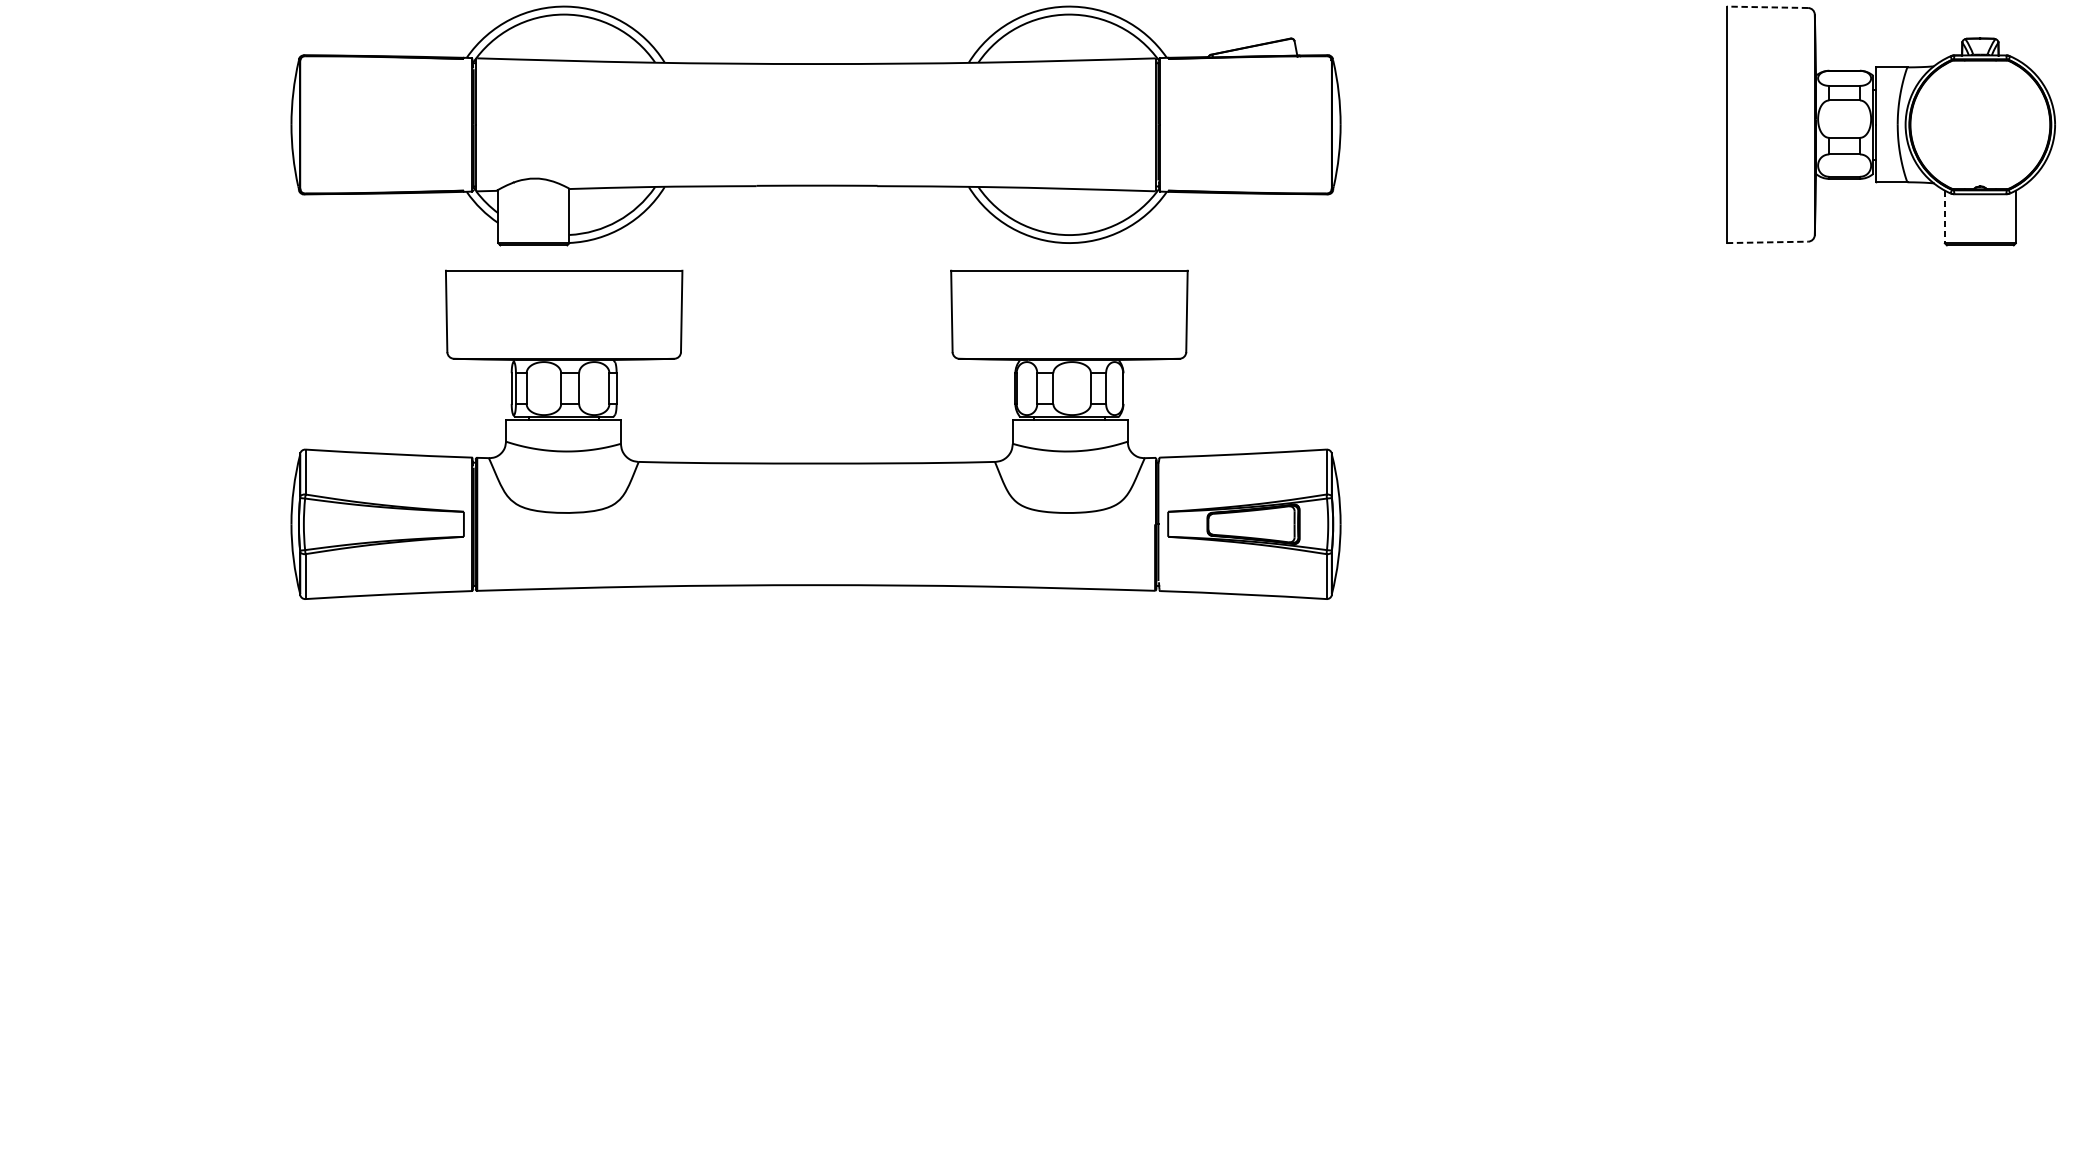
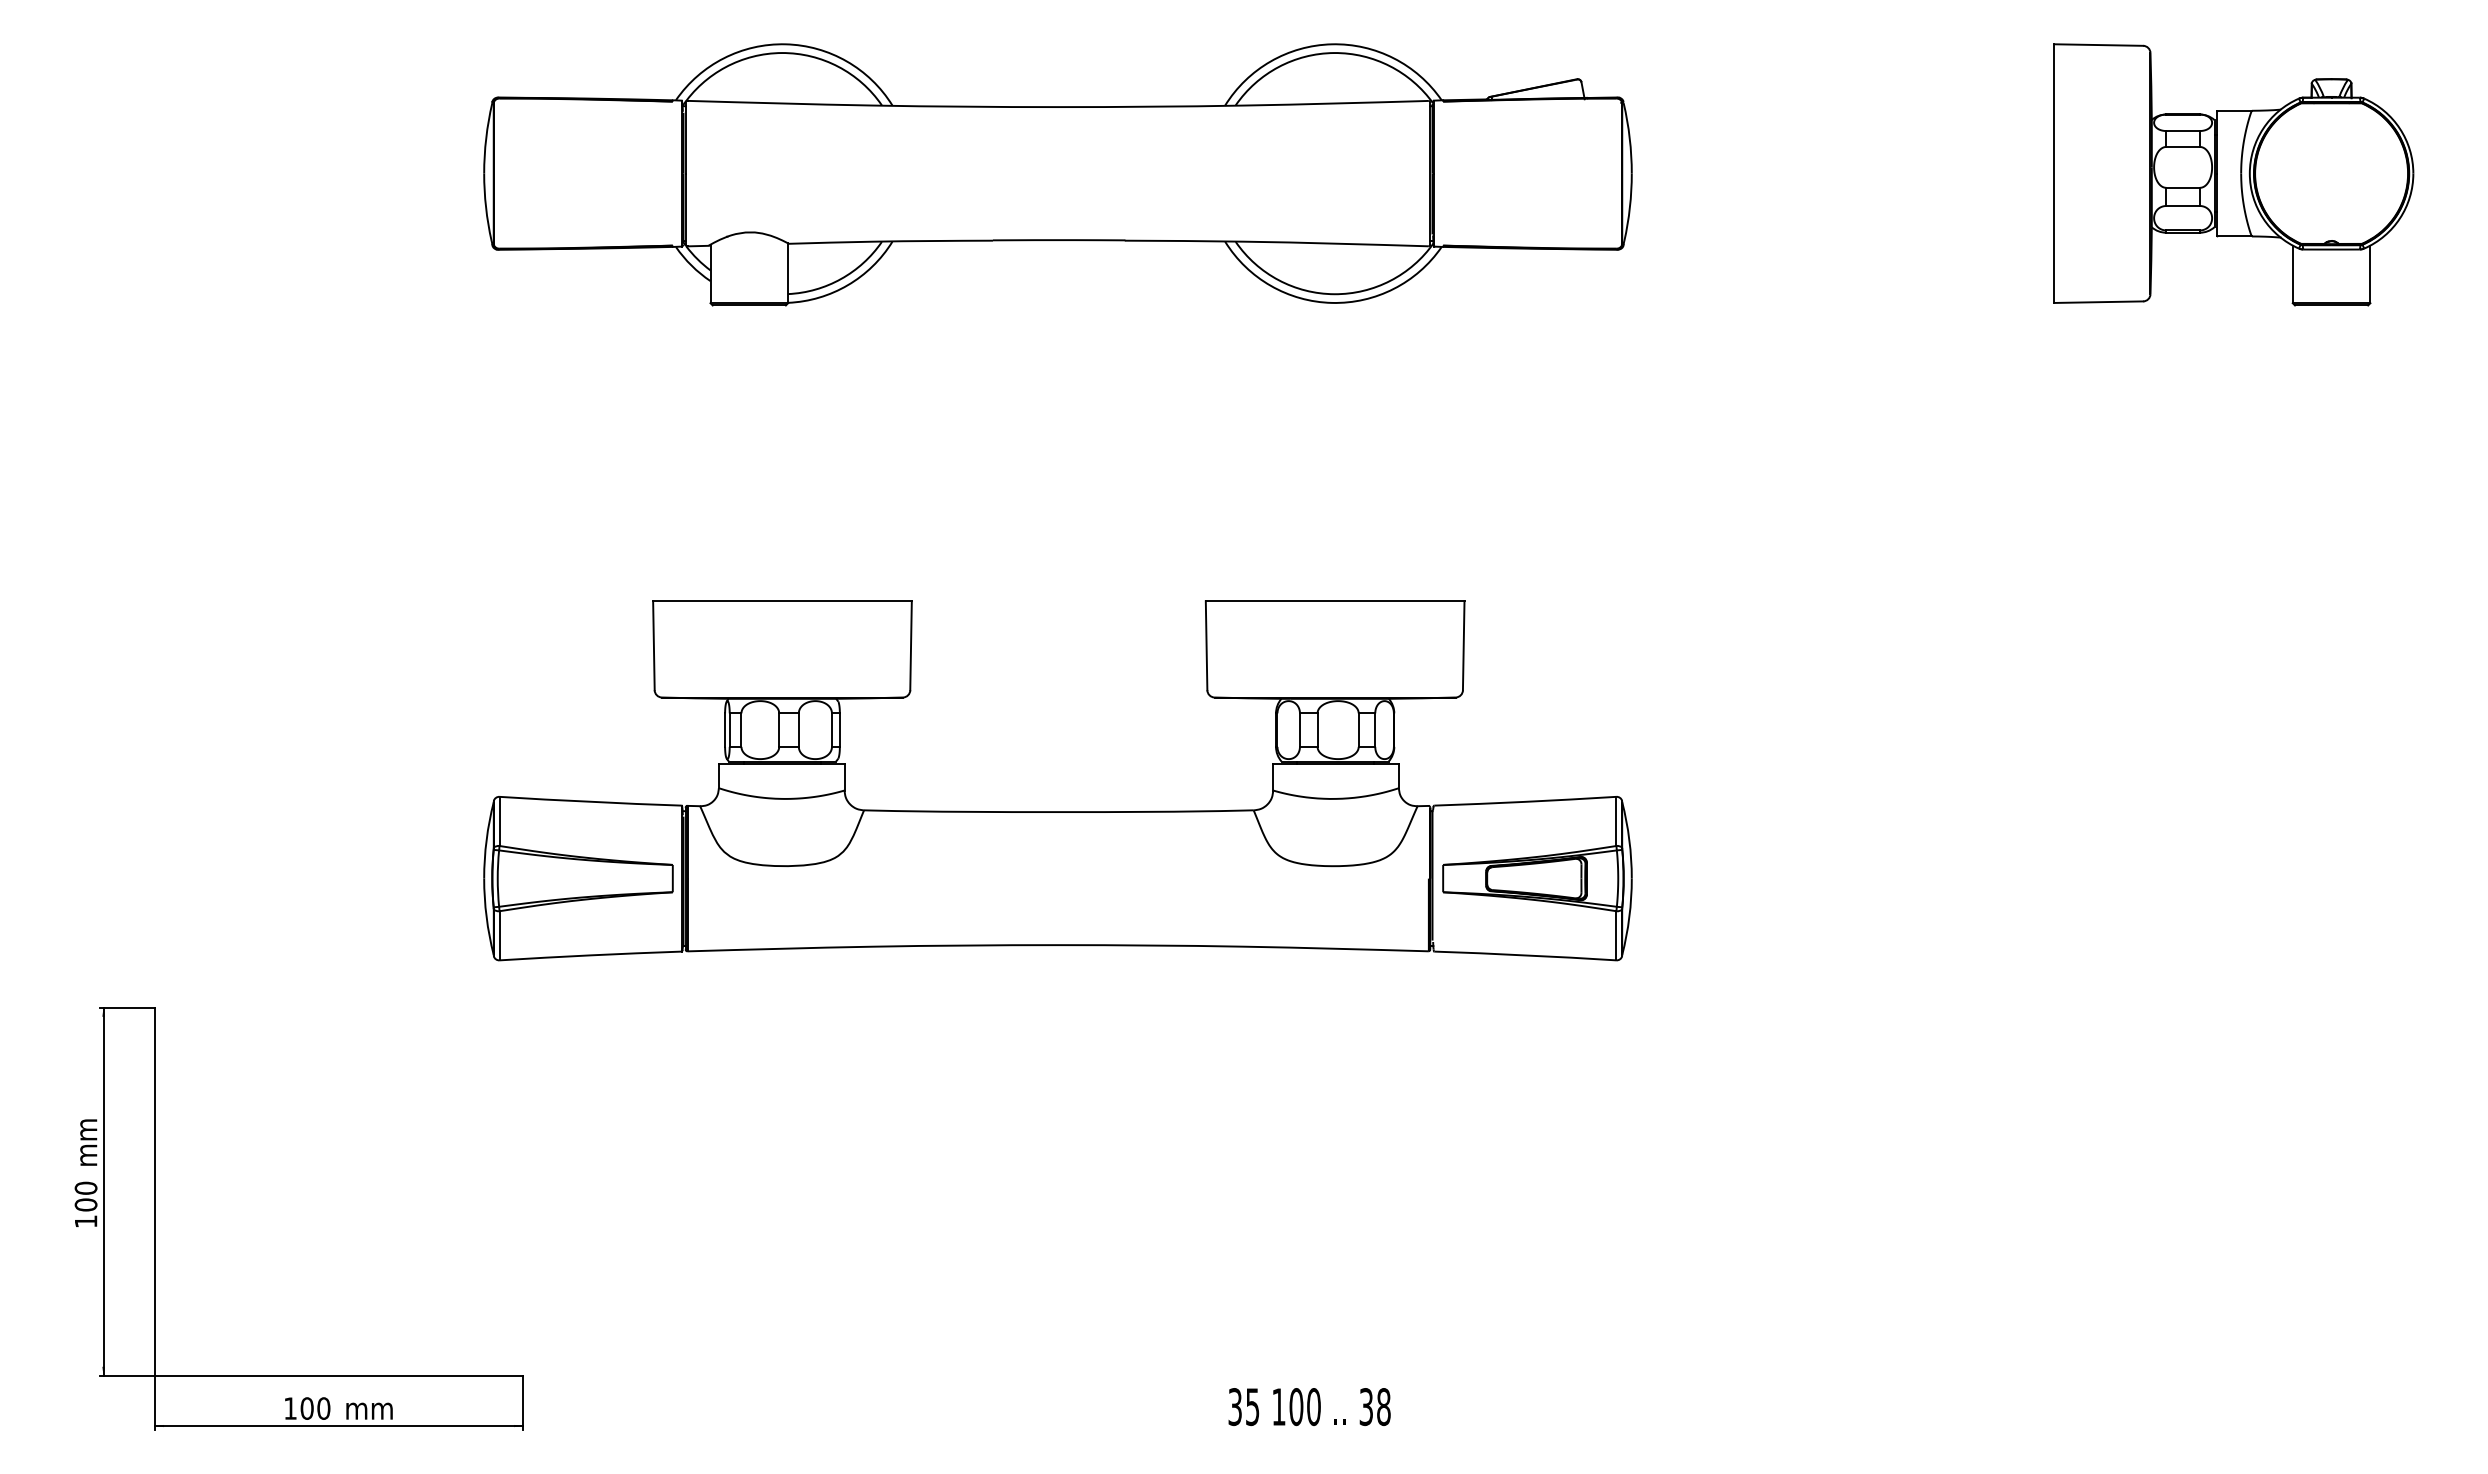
line: (1767, 7) -> (2098, 45), dashed -> solid
line: (1944, 217) -> (2292, 274), dashed -> solid
line: (1767, 242) -> (2098, 302), dashed -> solid
part: (815, 462) -> (1057, 811), moved

